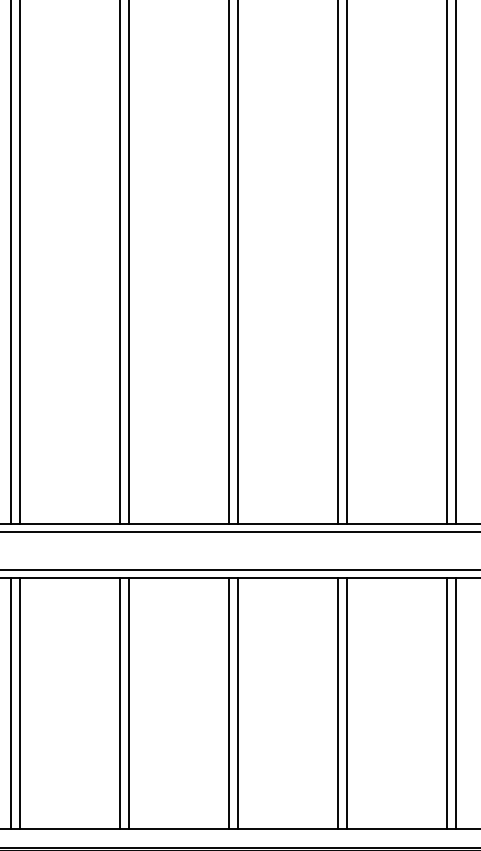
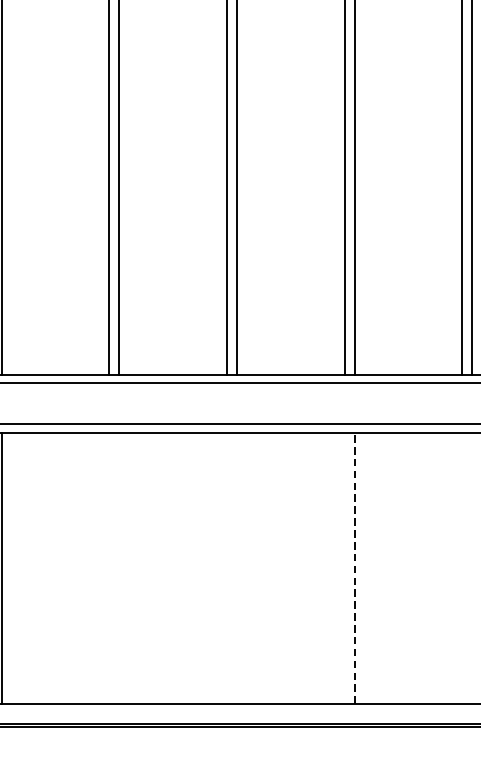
line: (119, 703) -> (109, 568), removed
line: (128, 703) -> (119, 568), removed
line: (228, 703) -> (226, 568), removed
line: (237, 703) -> (236, 568), removed
line: (337, 703) -> (344, 568), removed
line: (346, 703) -> (354, 568), solid -> dashed
line: (446, 703) -> (462, 568), removed
line: (455, 703) -> (471, 568), removed

